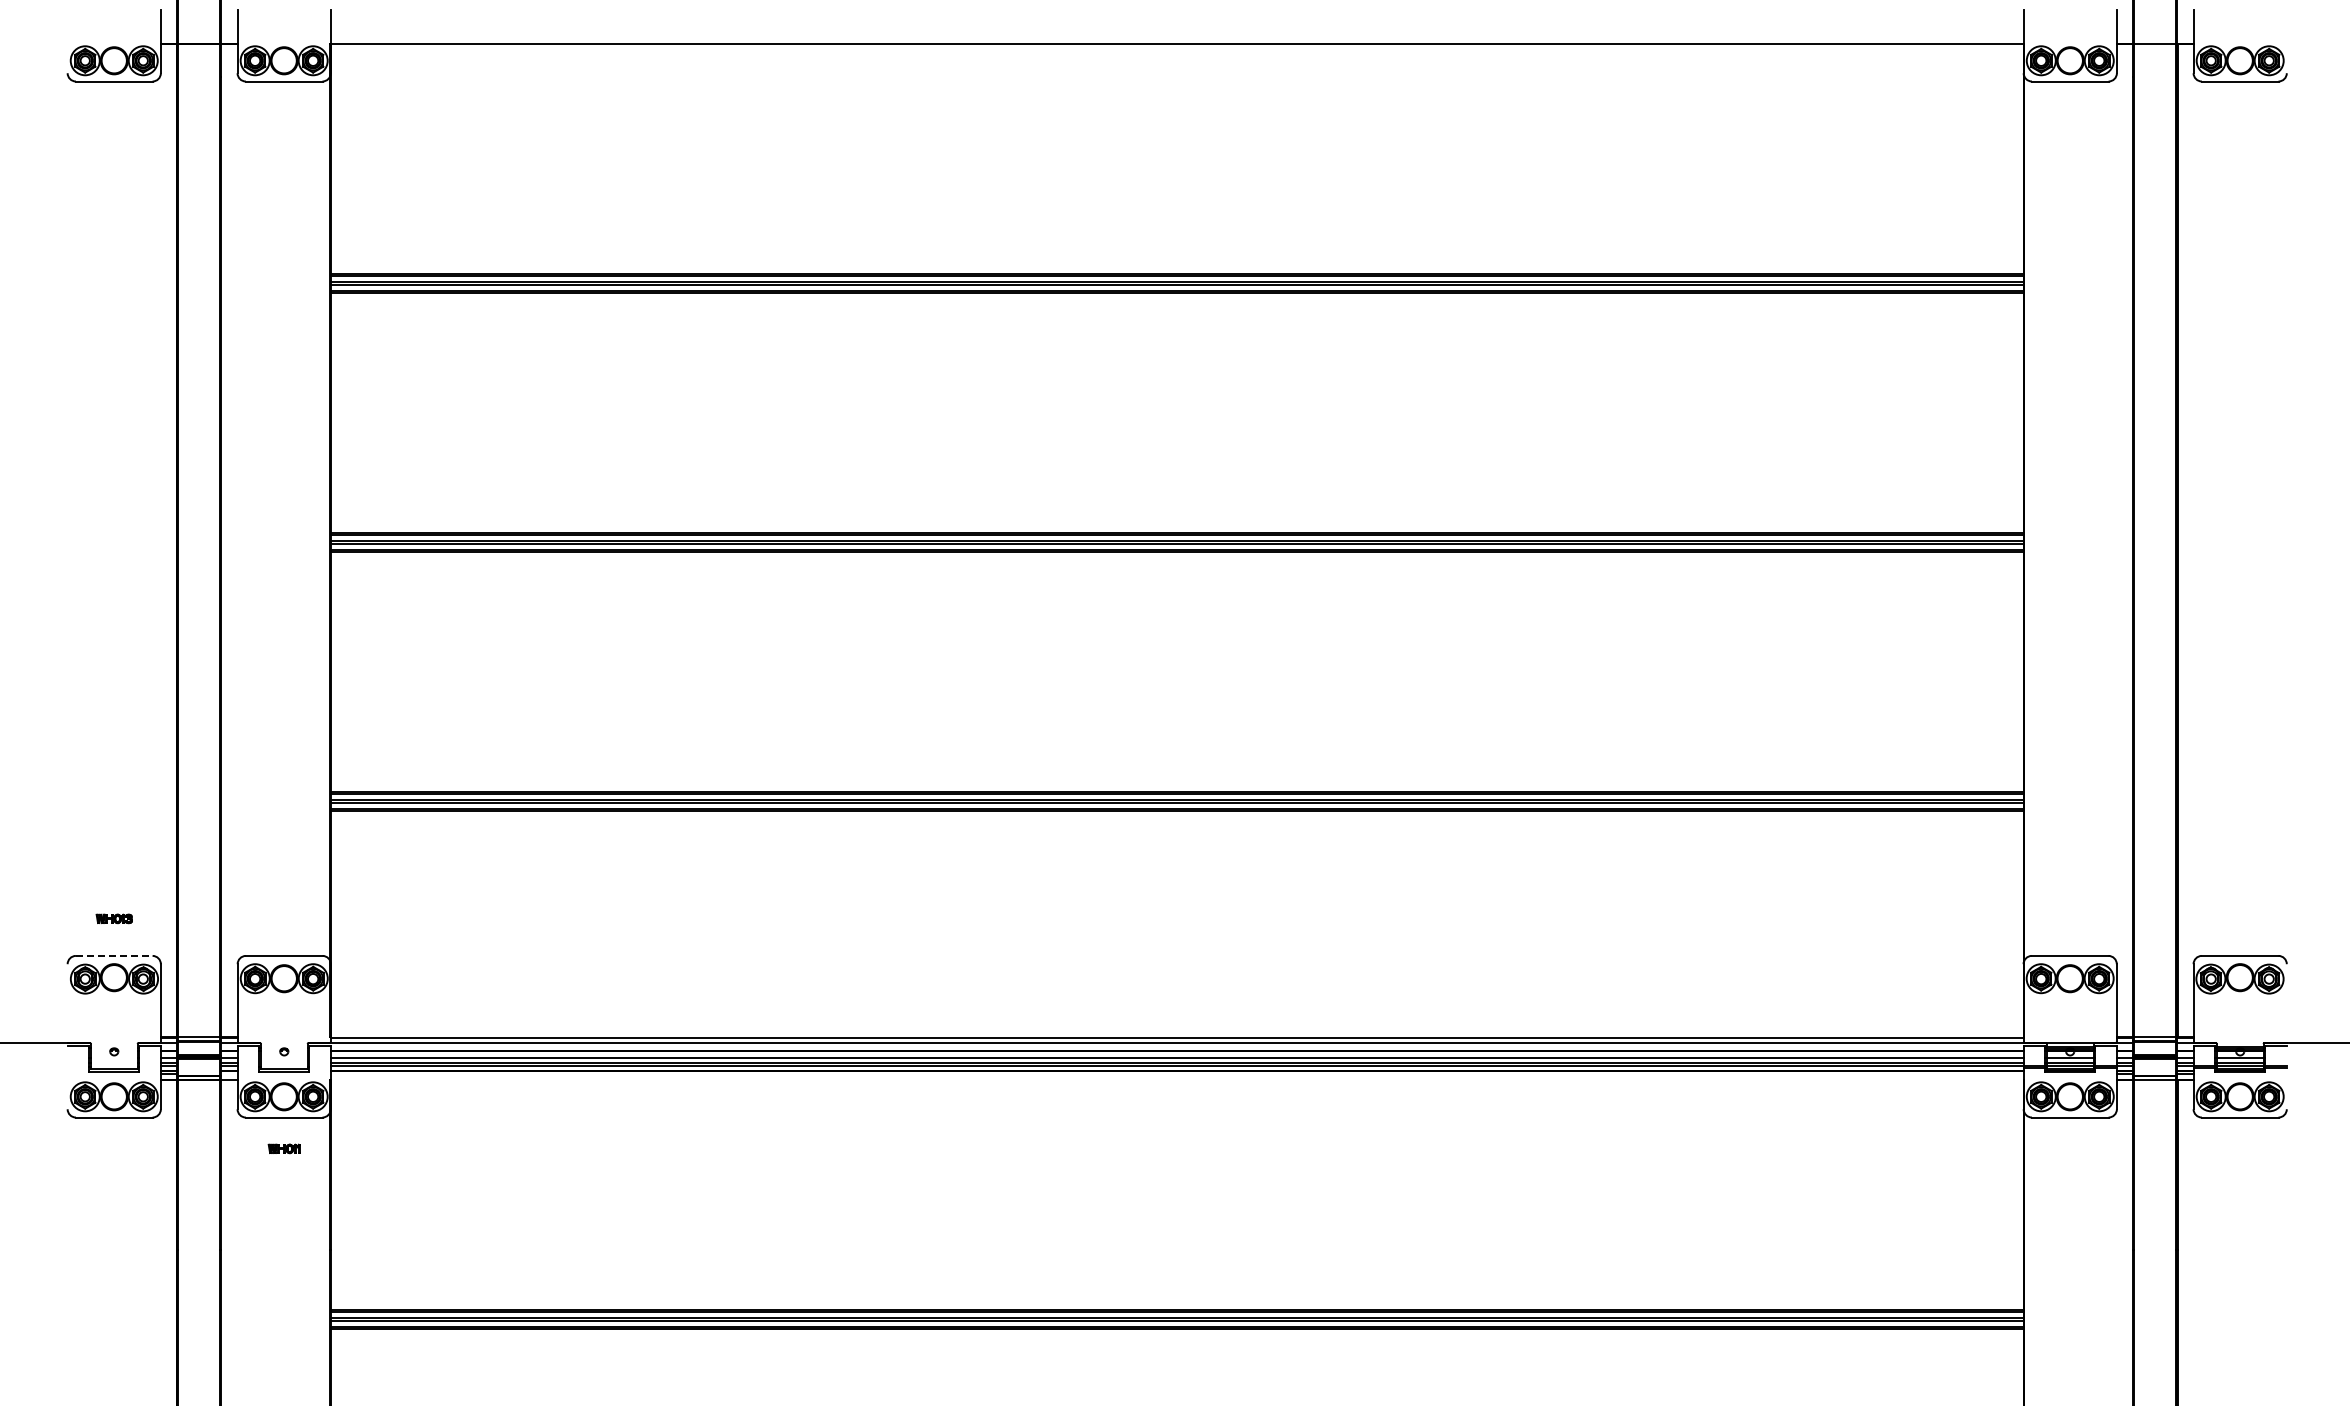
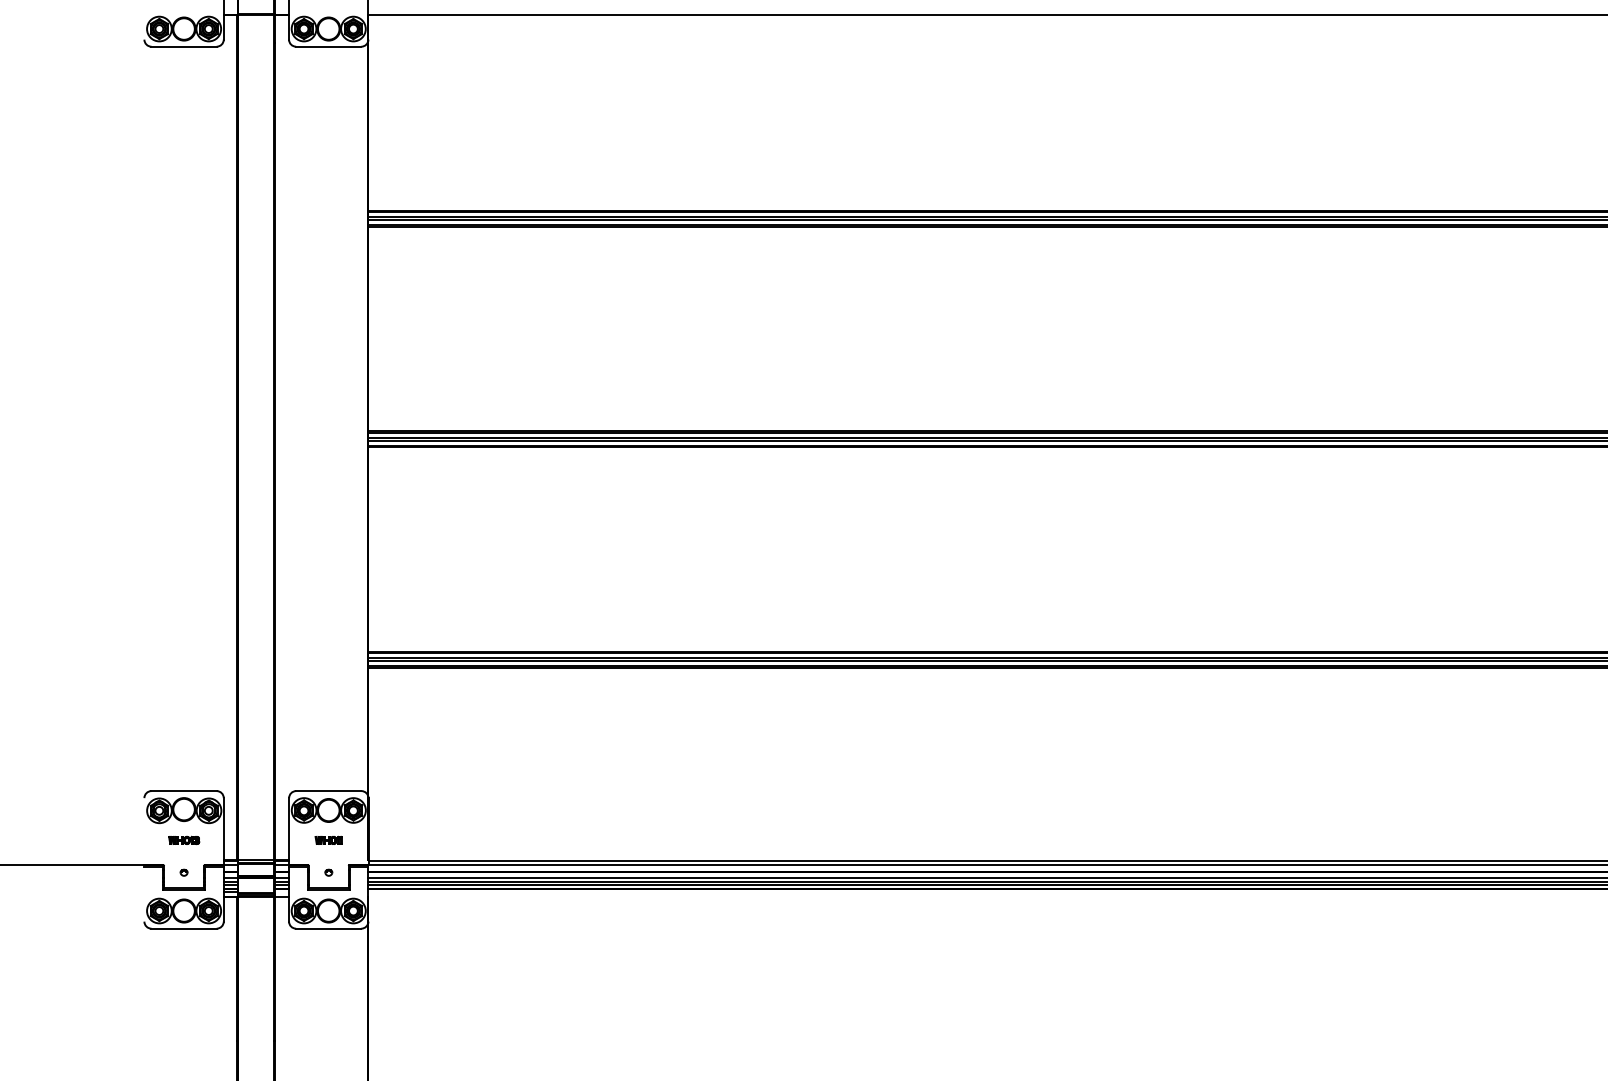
part: (113, 918) -> (183, 840), moved
line: (114, 955) -> (184, 790), dashed -> solid
part: (283, 1148) -> (328, 840), moved

